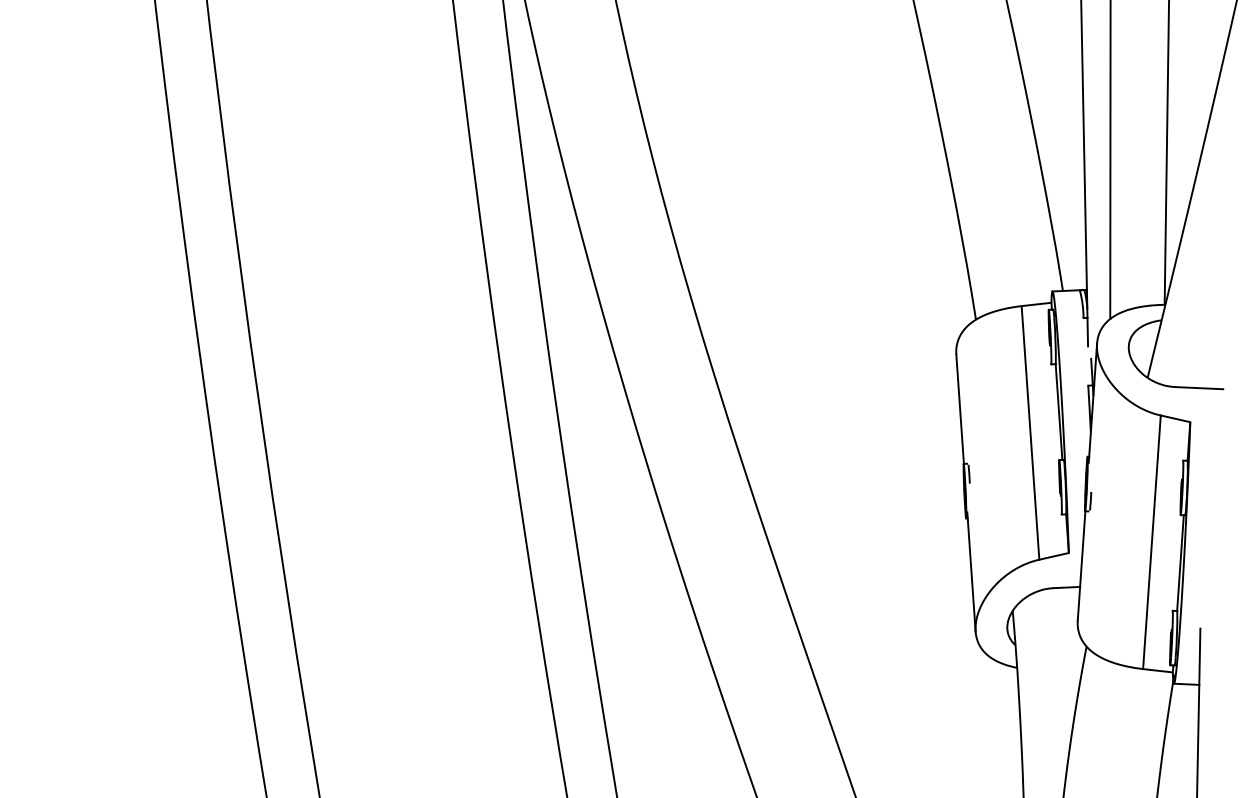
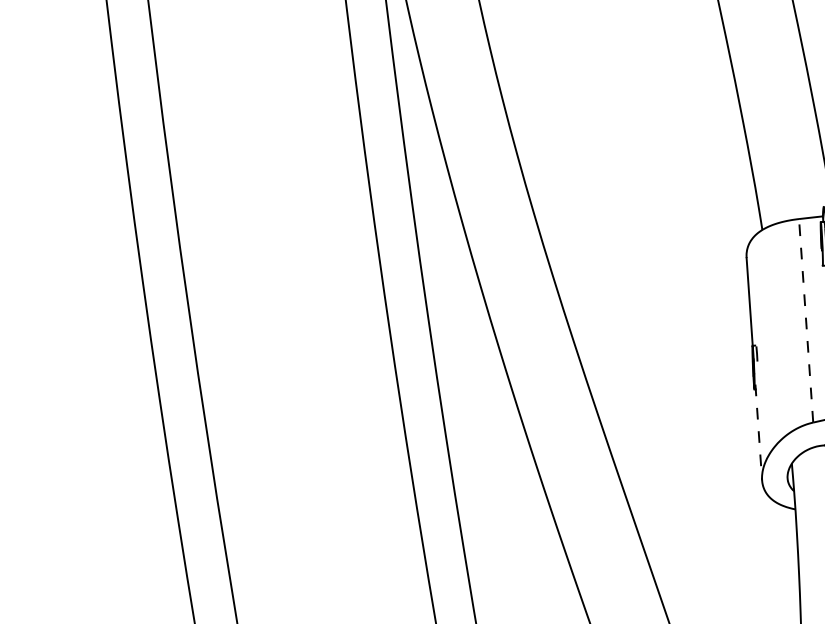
line: (1030, 432) -> (806, 320), solid -> dashed
line: (971, 571) -> (758, 432), solid -> dashed

